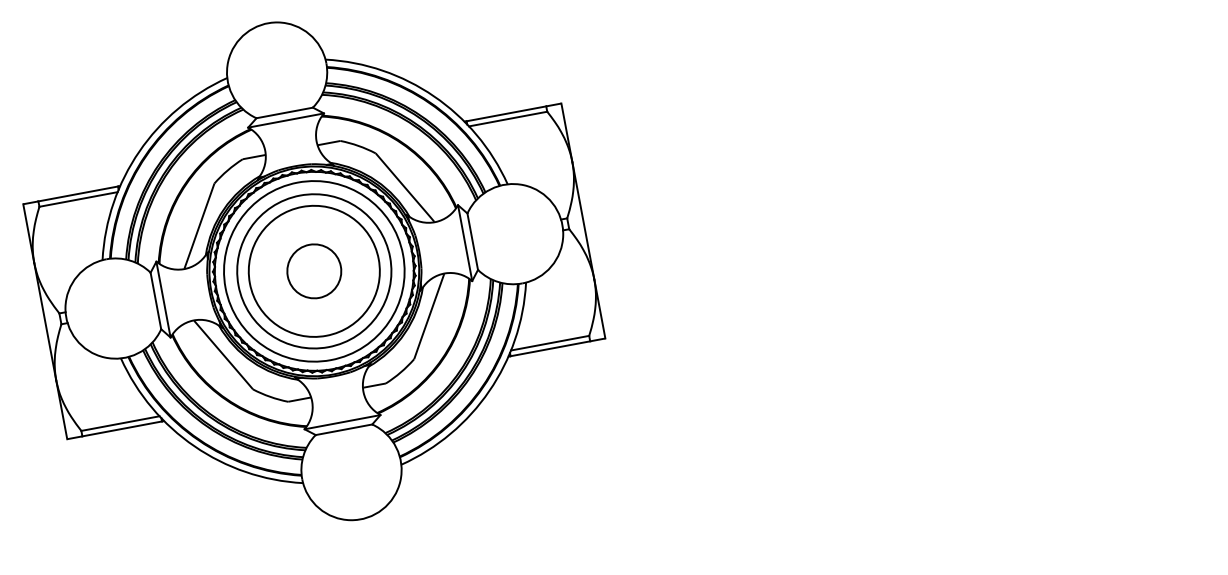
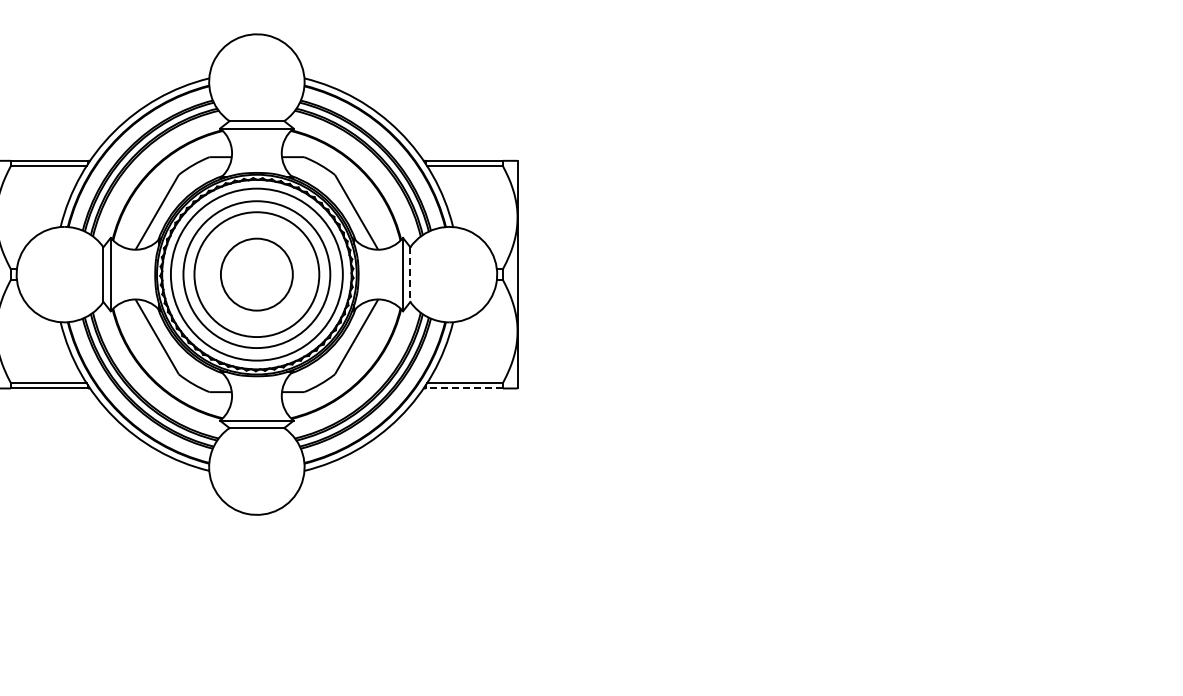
line: (473, 242) -> (410, 275), solid -> dashed
circle: (313, 271) -> (256, 274), size x1.4
line: (550, 348) -> (464, 388), solid -> dashed

